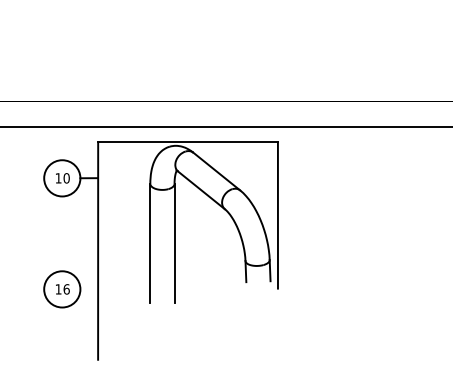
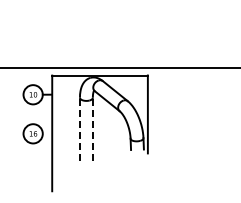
line: (149, 243) -> (79, 129), solid -> dashed
line: (173, 243) -> (92, 129), solid -> dashed
part: (61, 288) -> (32, 133), moved

